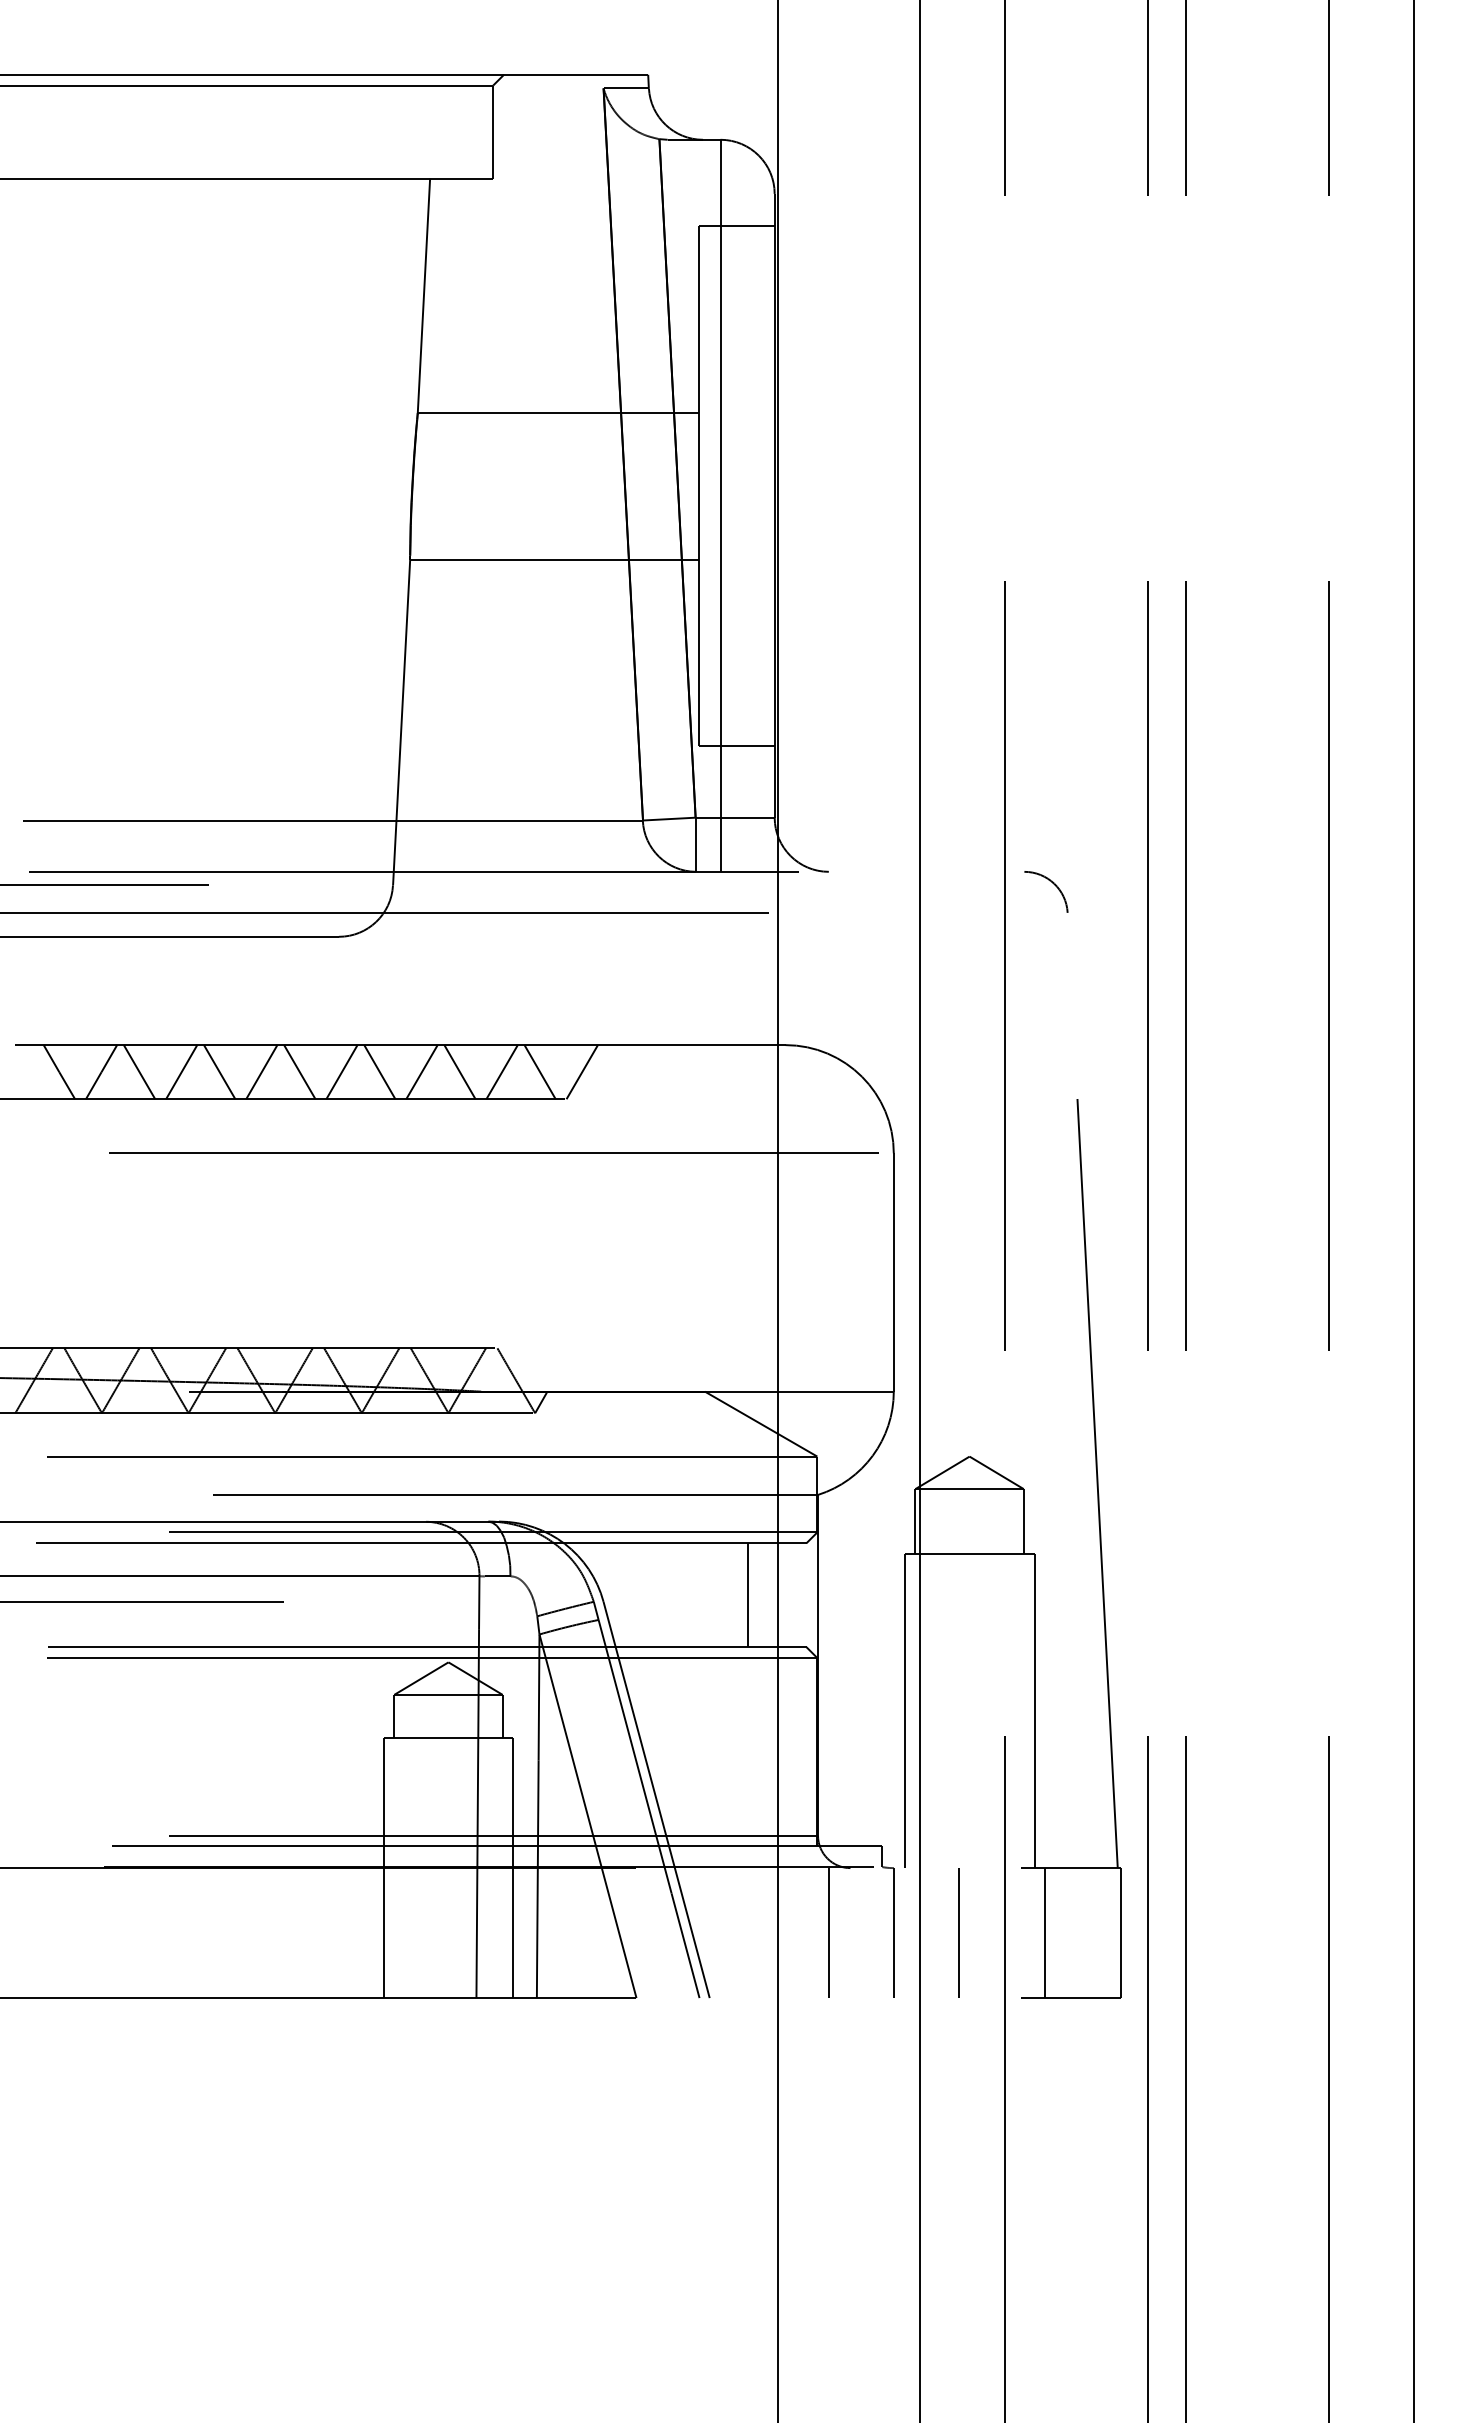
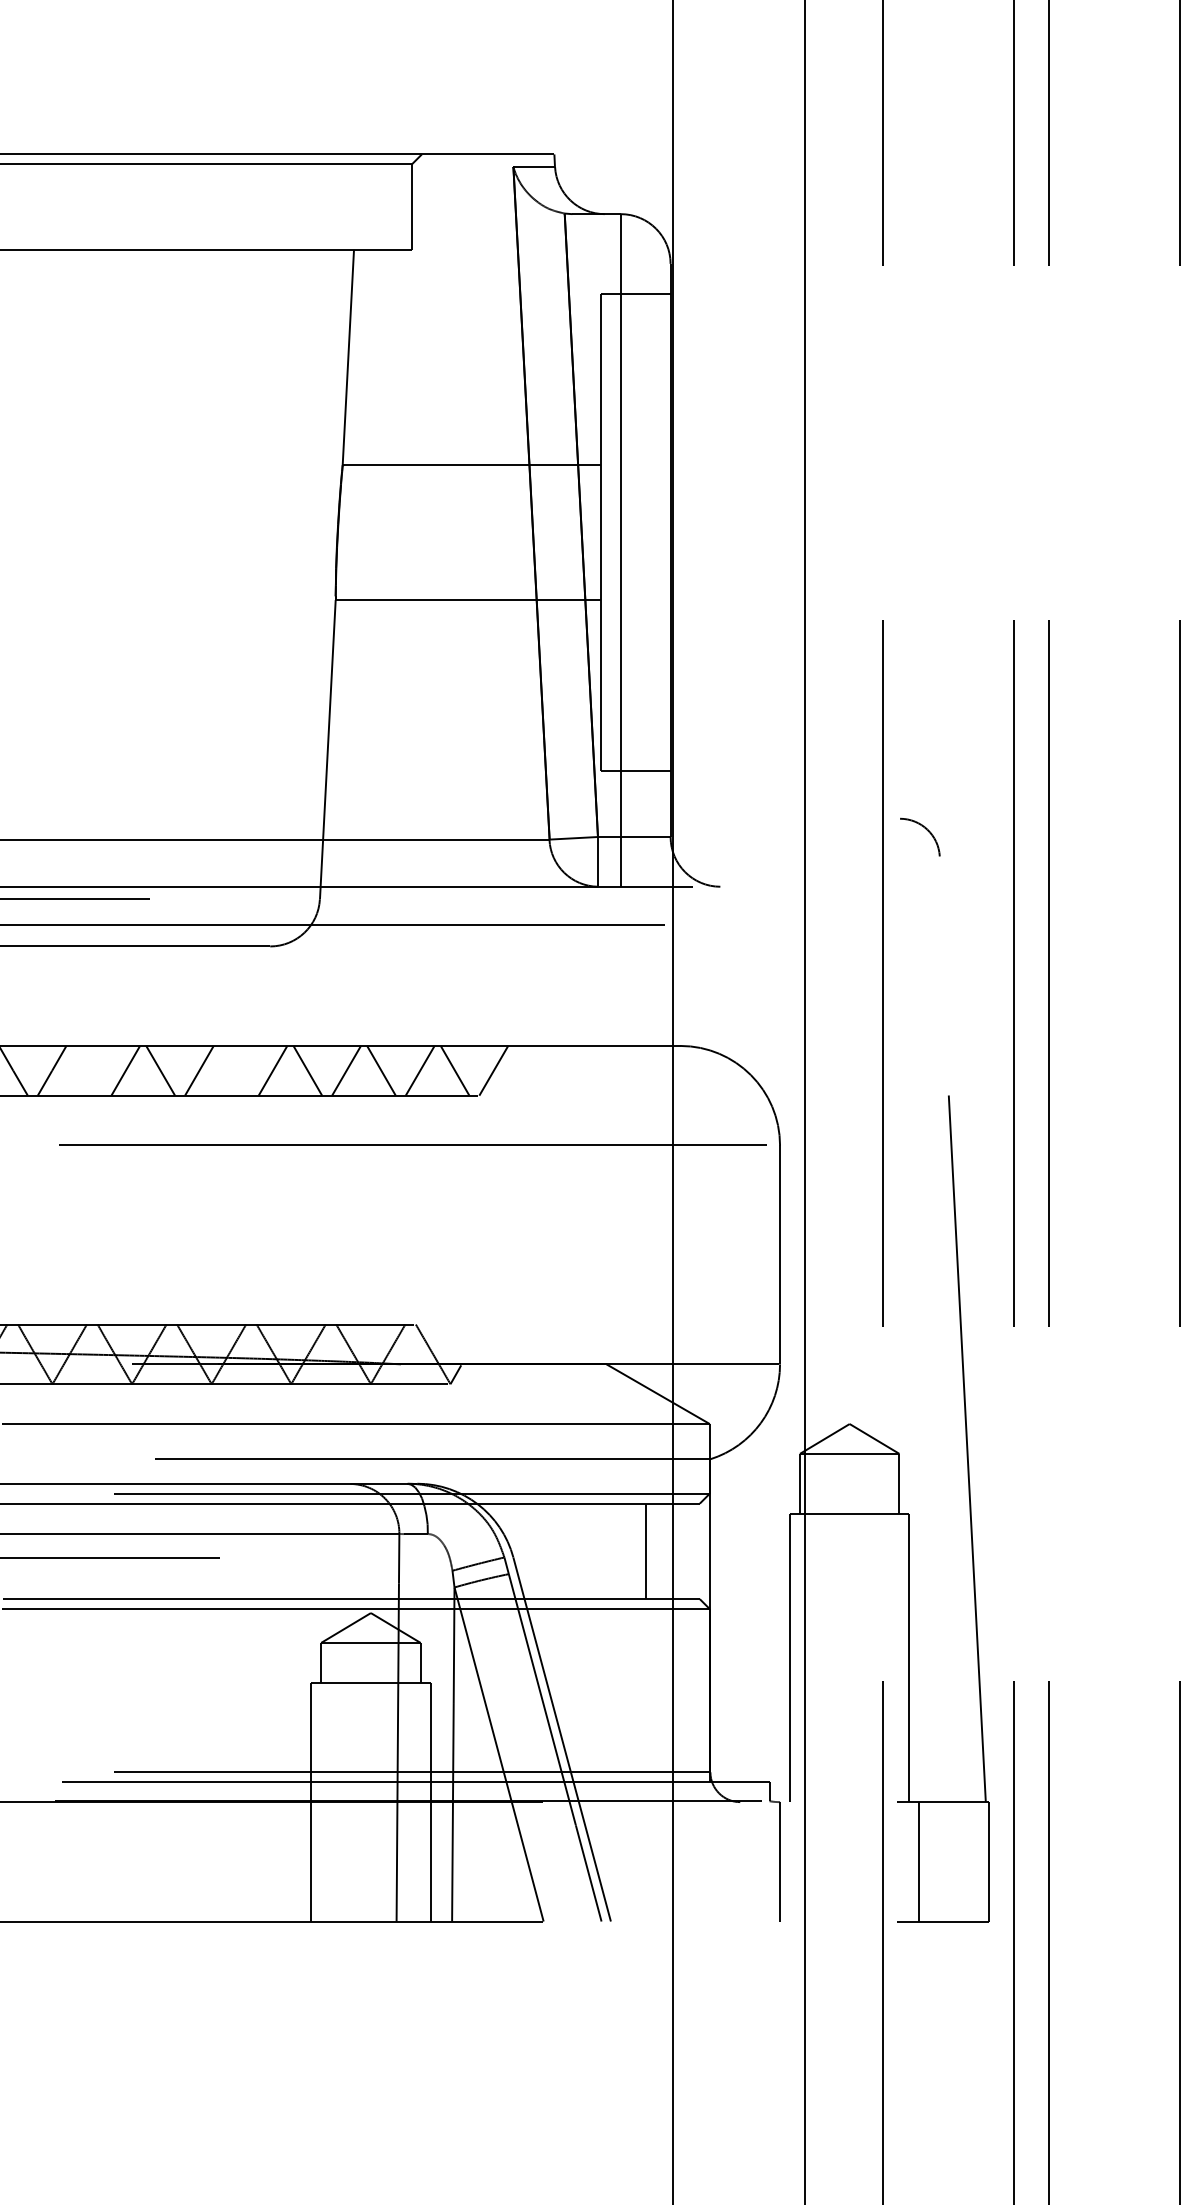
arc: (1053, 884) -> (926, 830), moved
line: (139, 1072) -> (87, 1071), removed
line: (299, 1072) -> (234, 1071), removed
line: (958, 1932) -> (839, 1861), removed
line: (829, 1933) -> (720, 1862), removed

